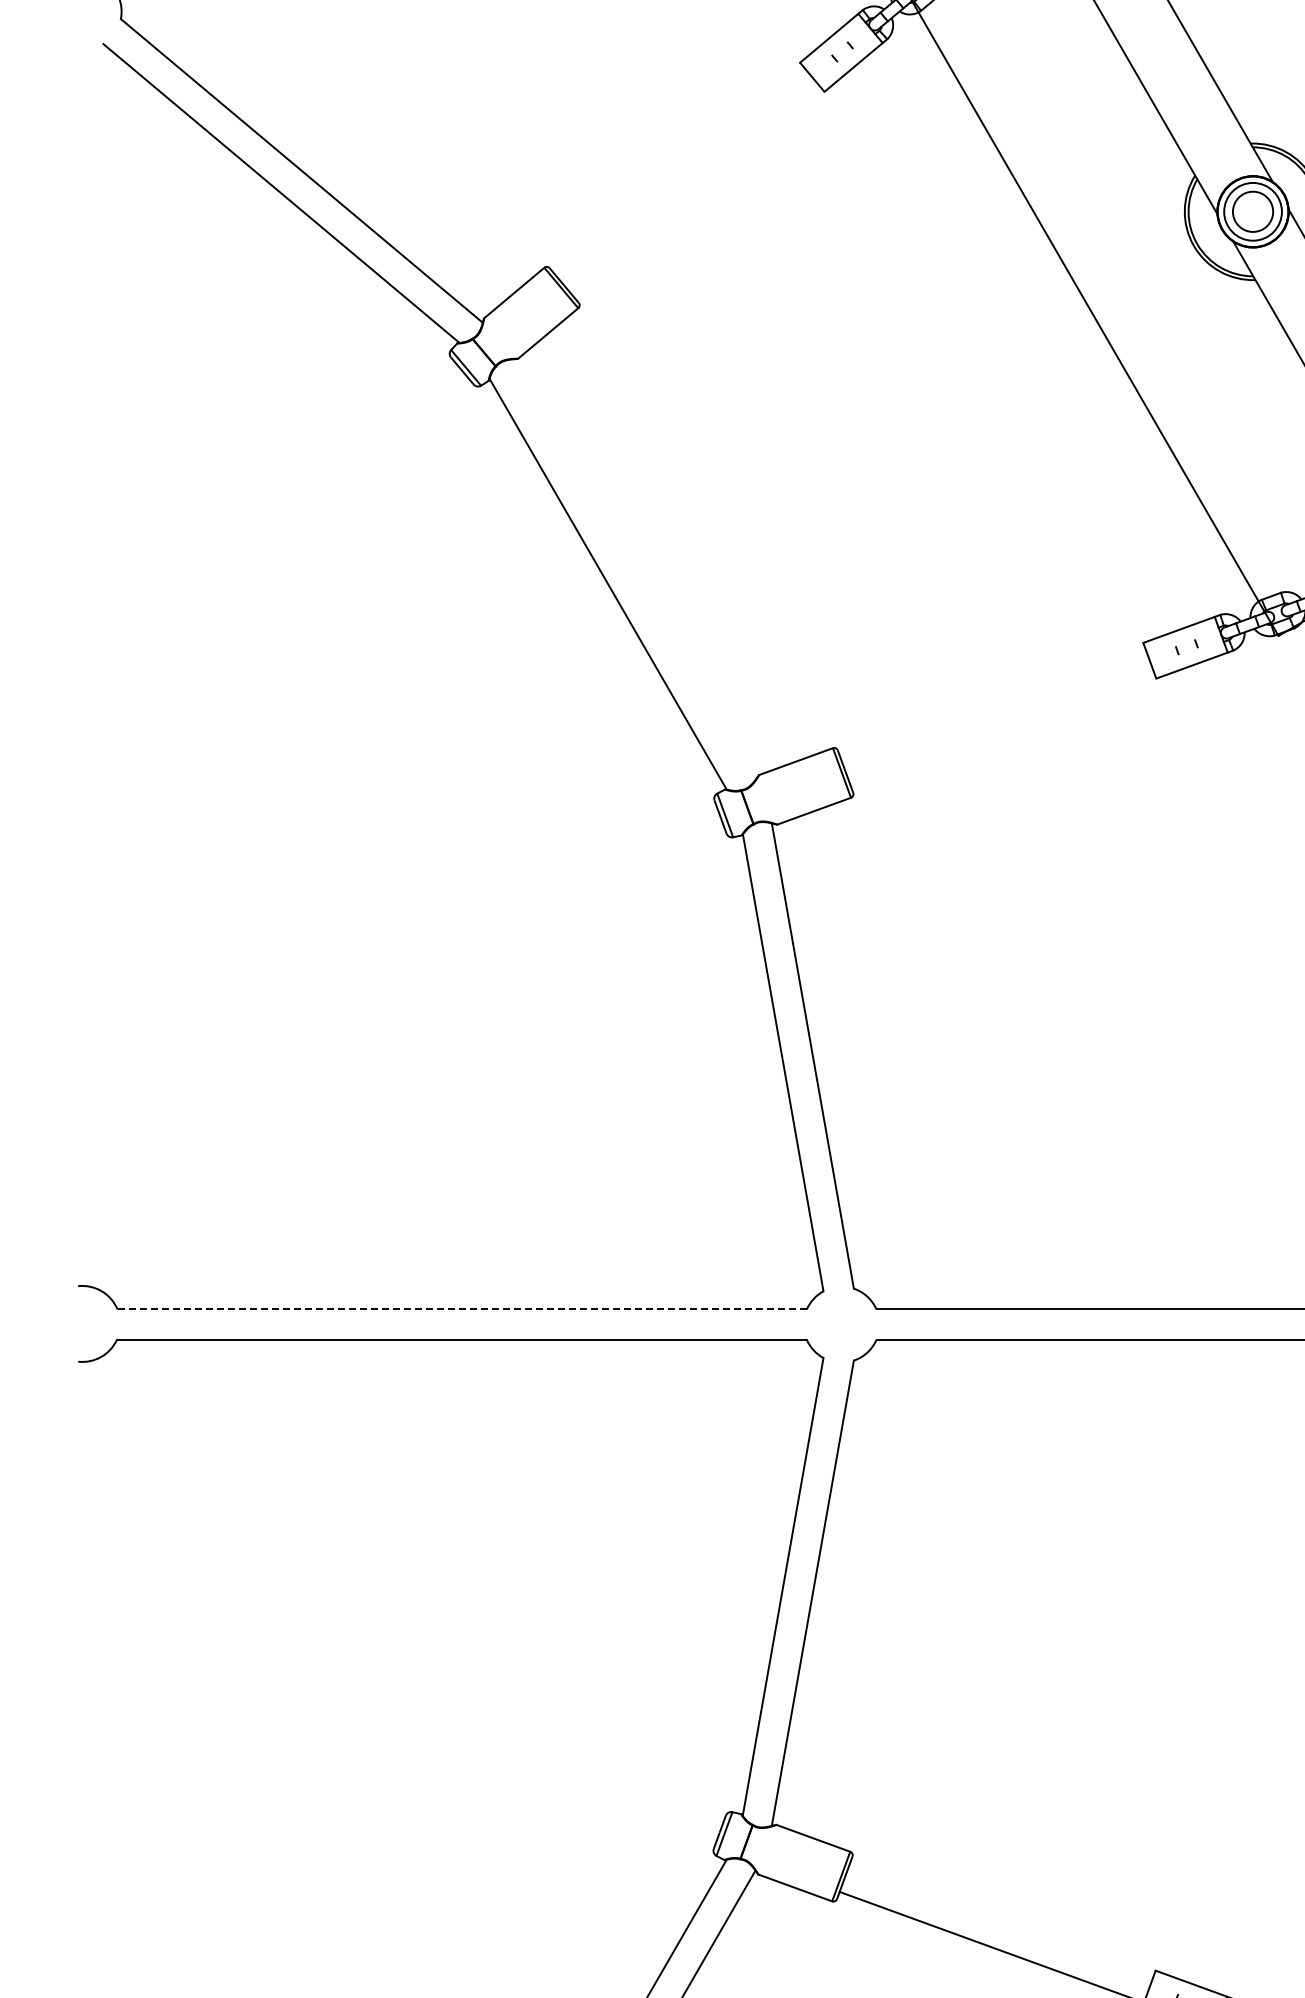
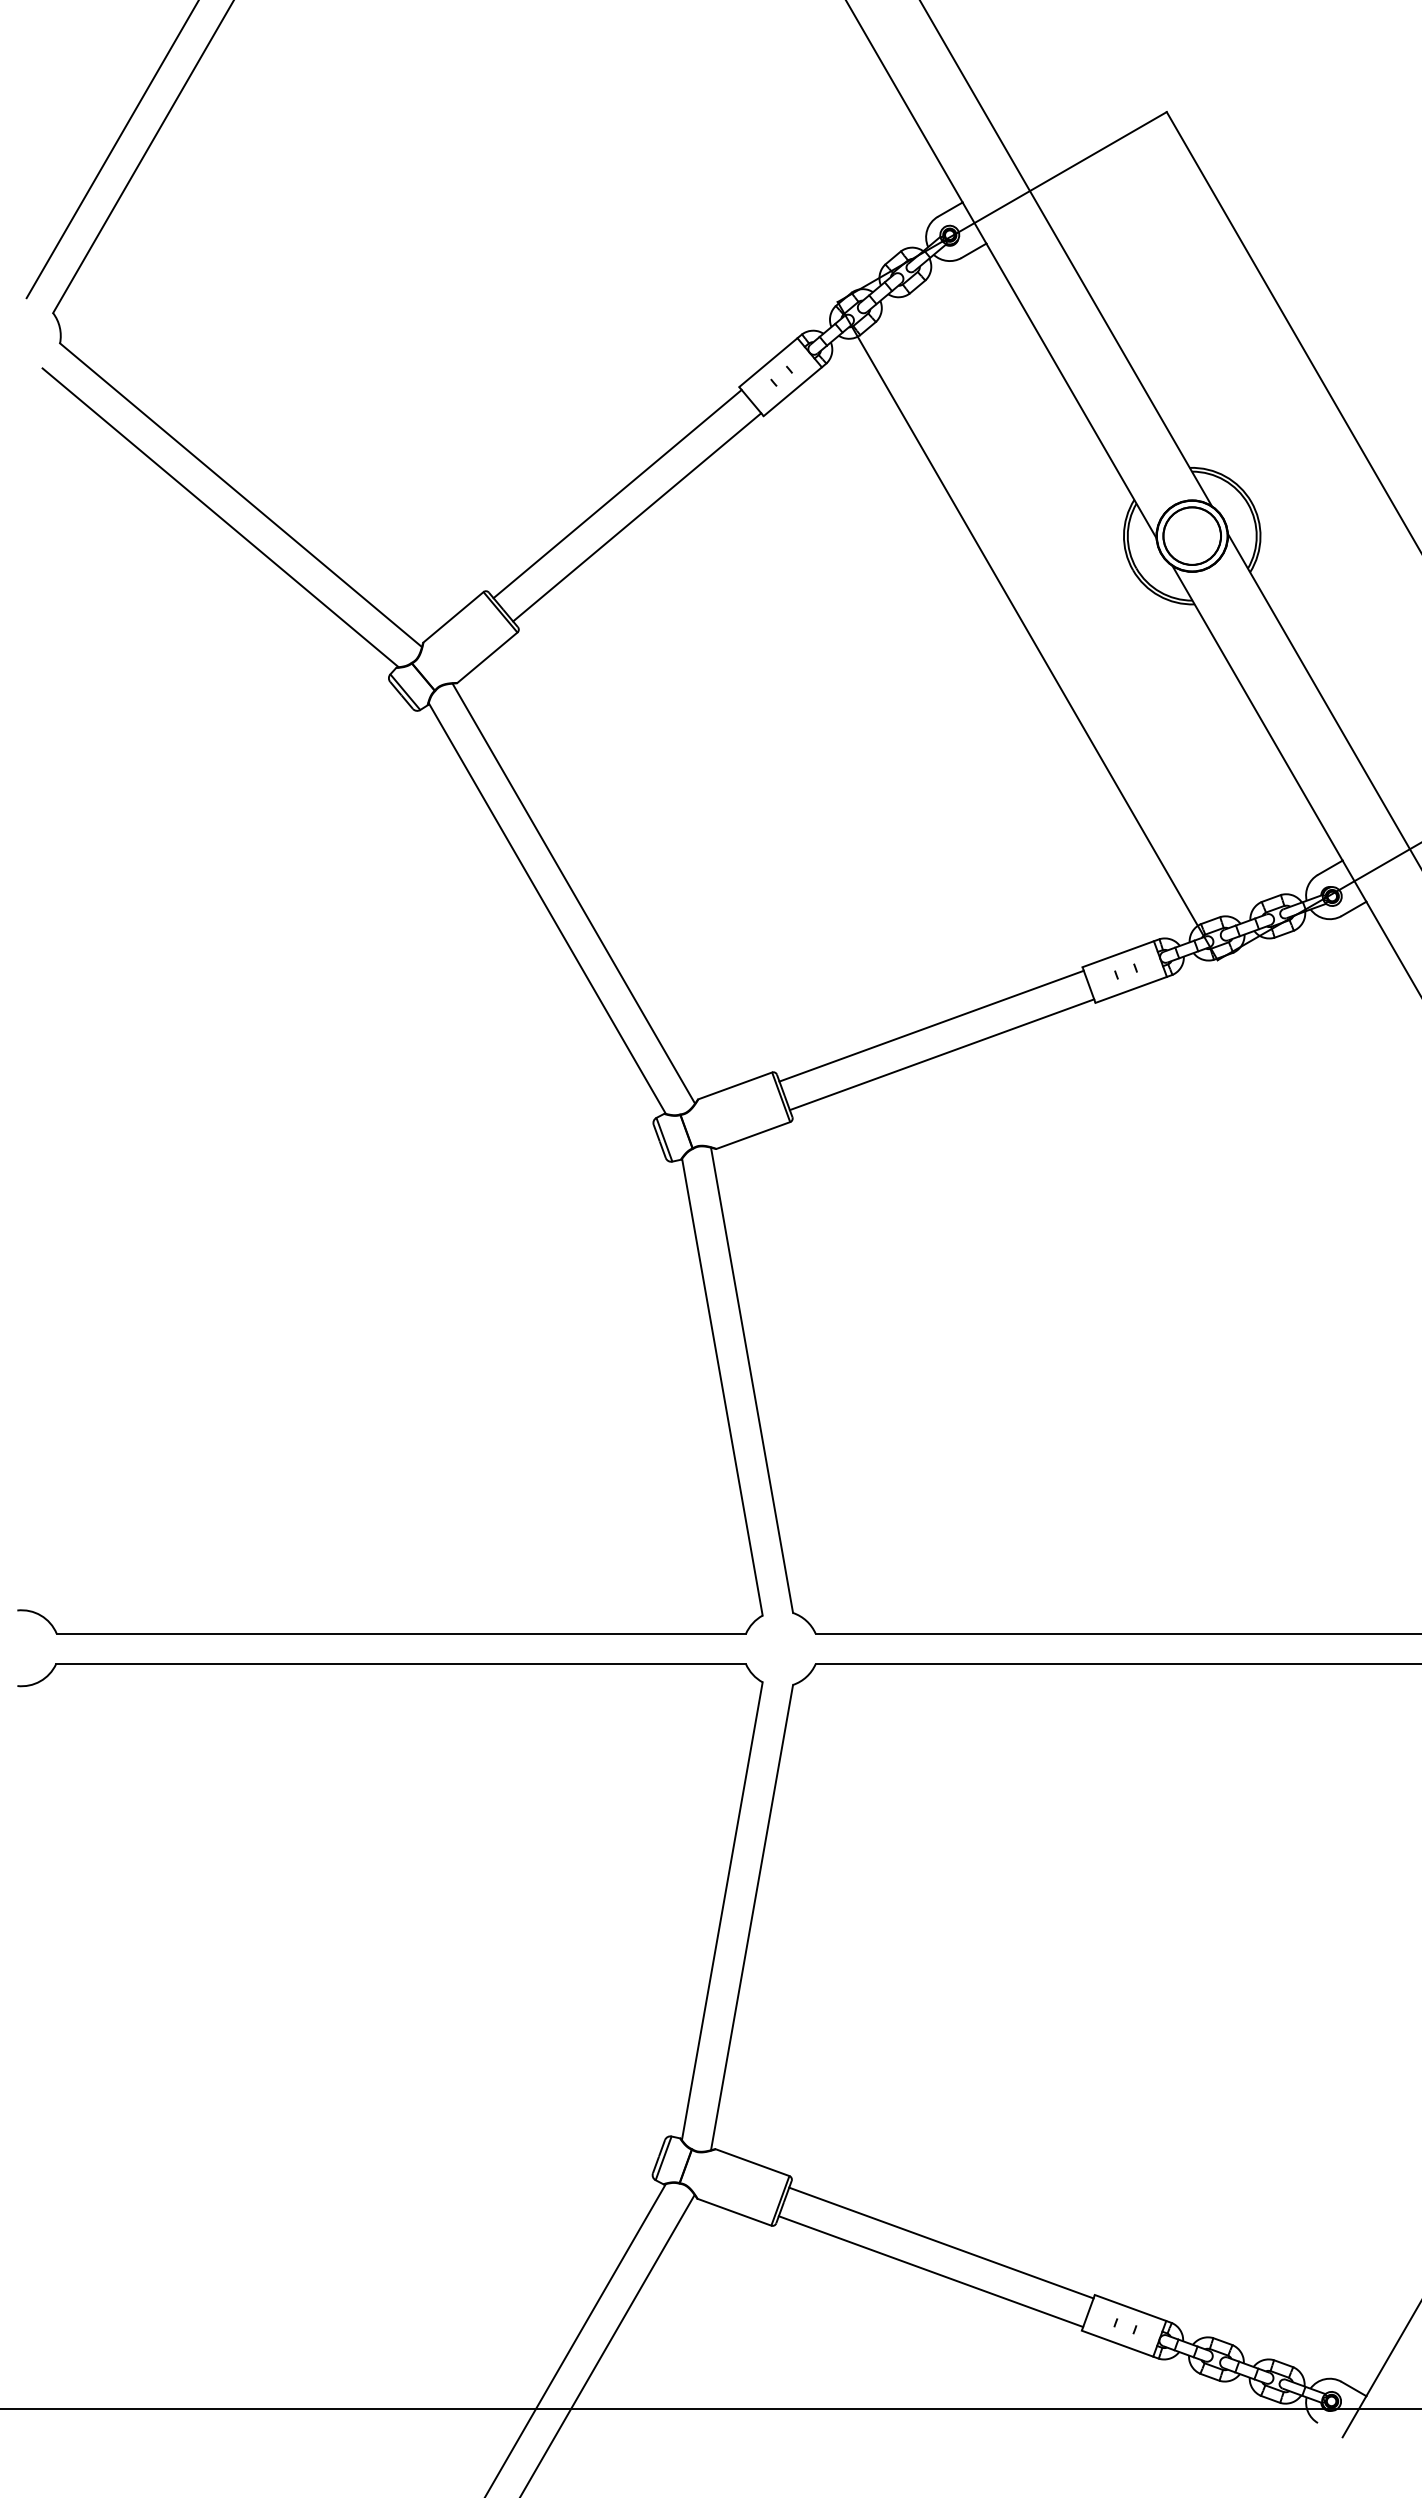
line: (678, 169) -> (617, 493), added
line: (698, 193) -> (637, 517), added
circle: (1252, 211) -> (1191, 535), size x1.43
line: (634, 569) -> (573, 893), added
line: (992, 701) -> (931, 1025), added
line: (1002, 730) -> (941, 1054), added
line: (462, 1309) -> (401, 1633), dashed -> solid
line: (1002, 1918) -> (941, 2242), added

